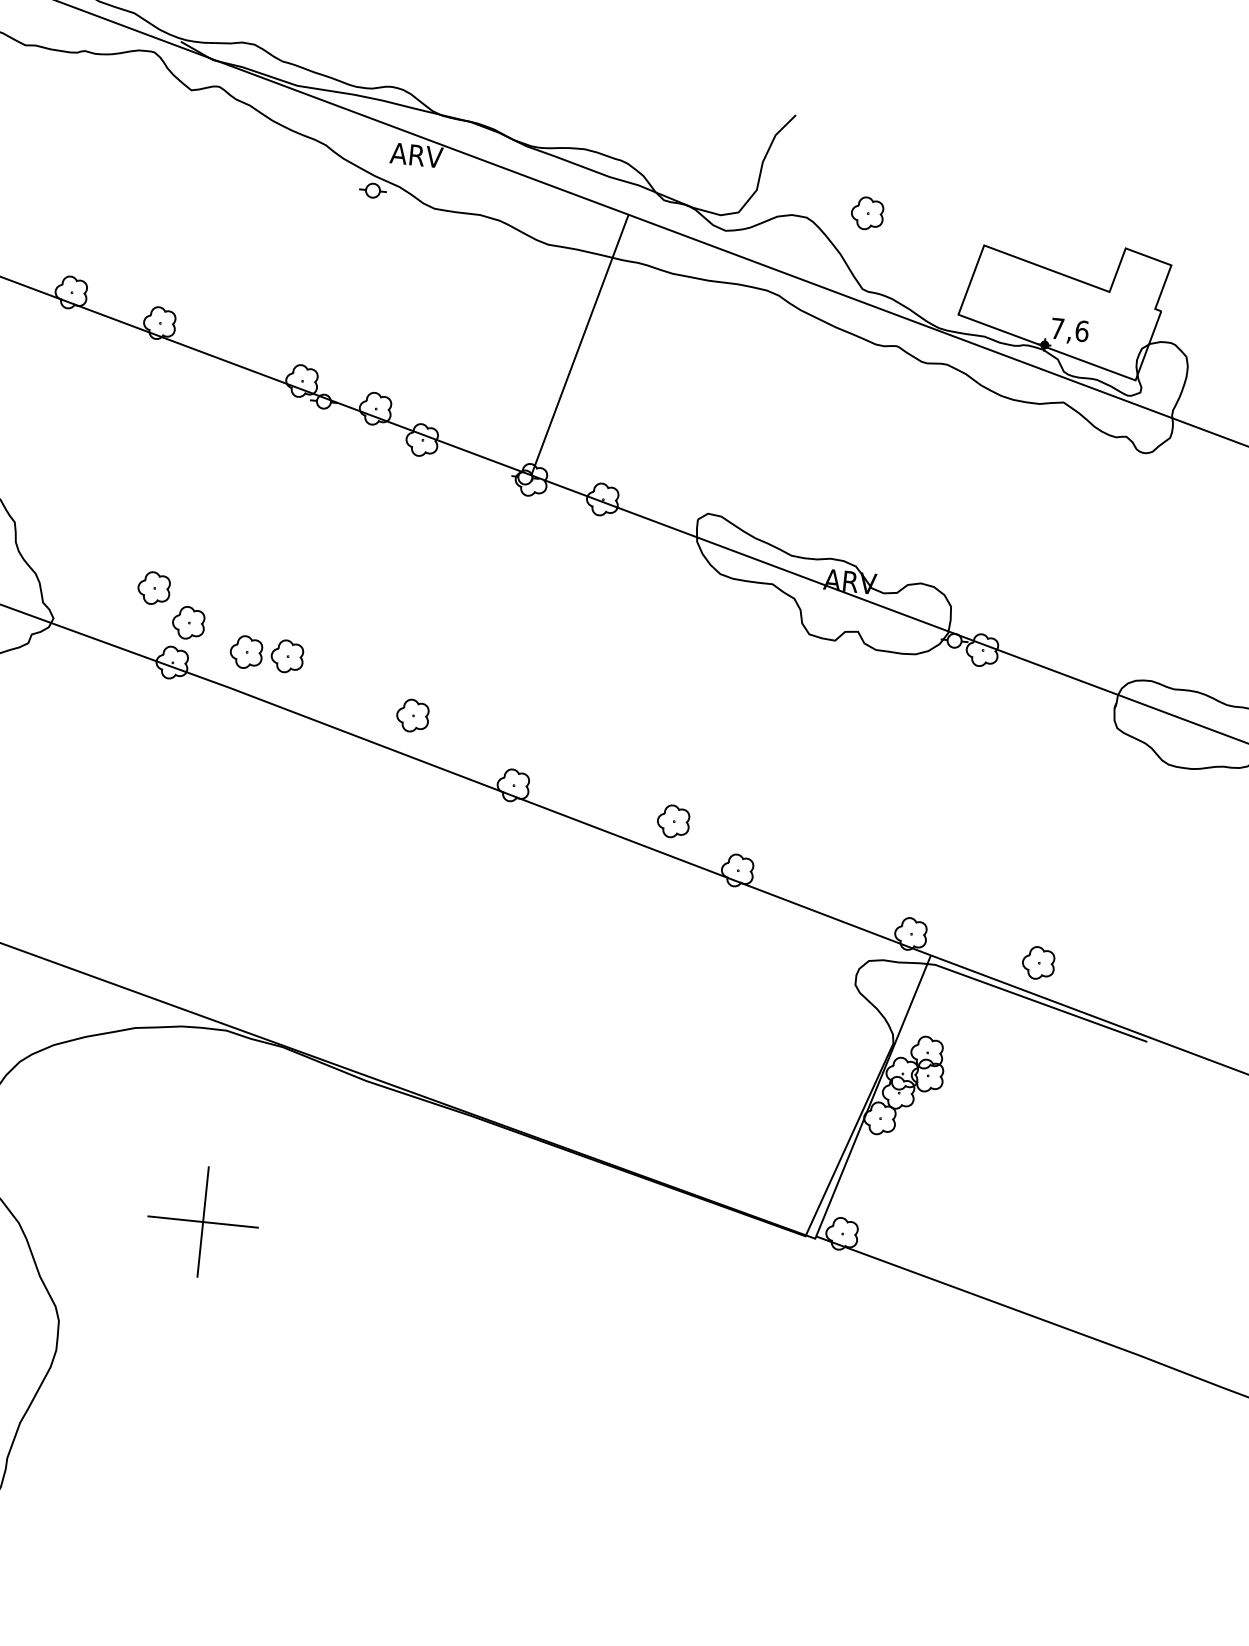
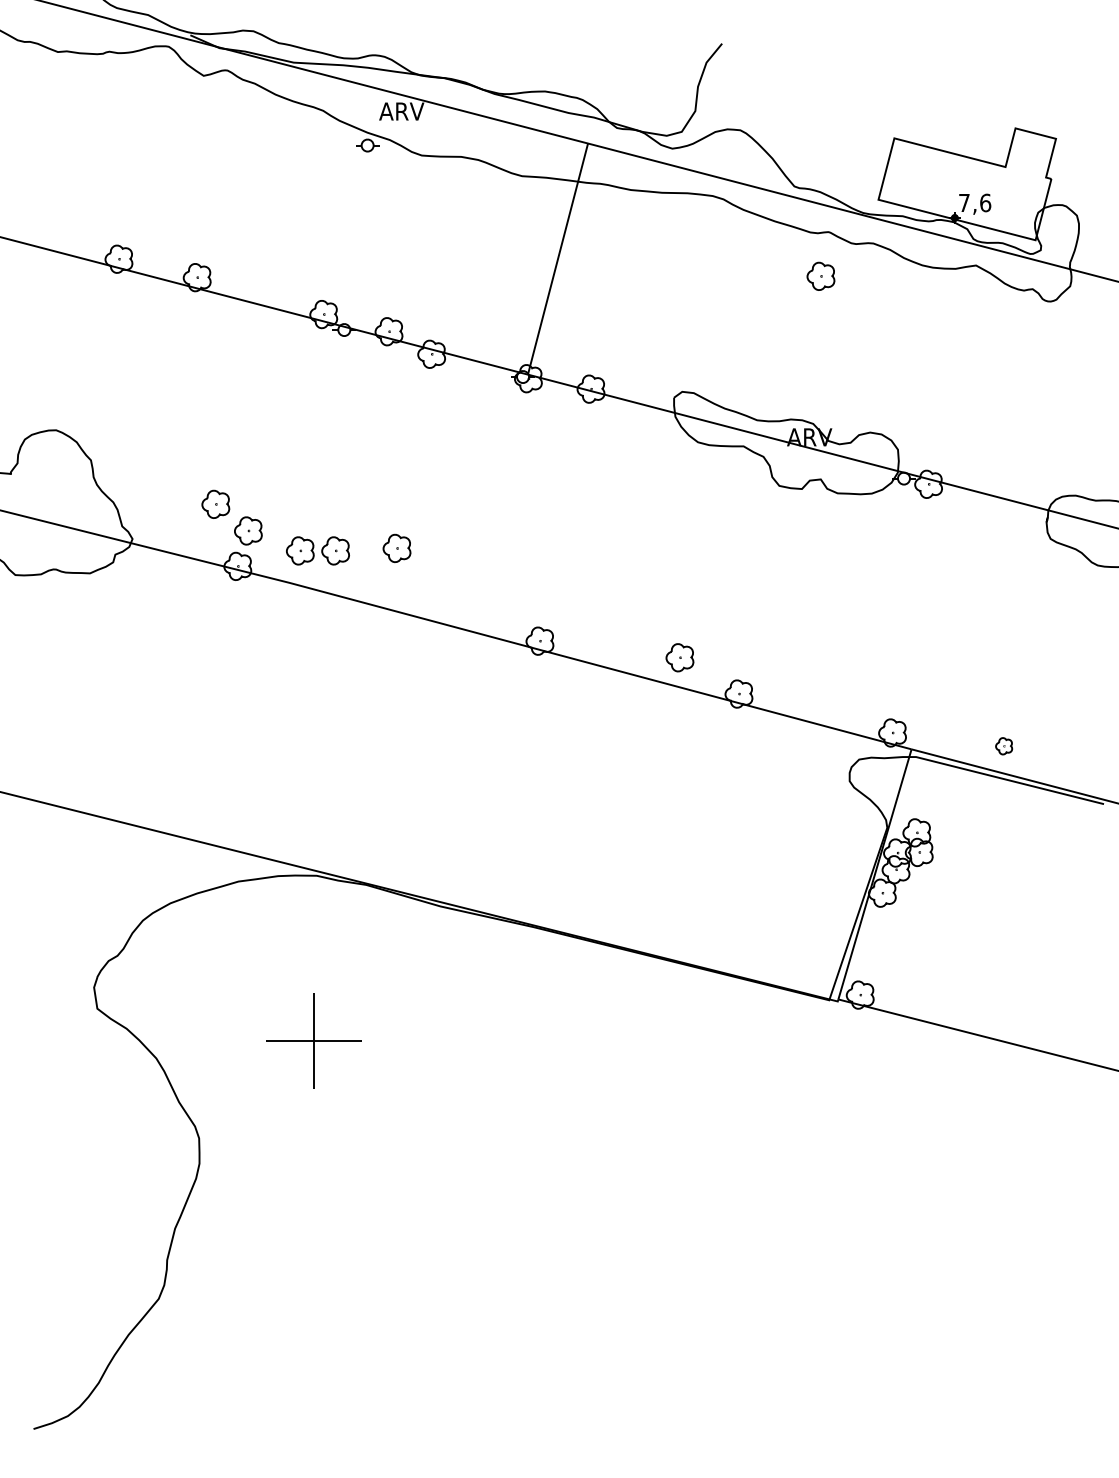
part: (867, 212) -> (820, 275), moved
part: (412, 714) -> (396, 547), moved
part: (1037, 961) -> (1003, 745), size x0.6

